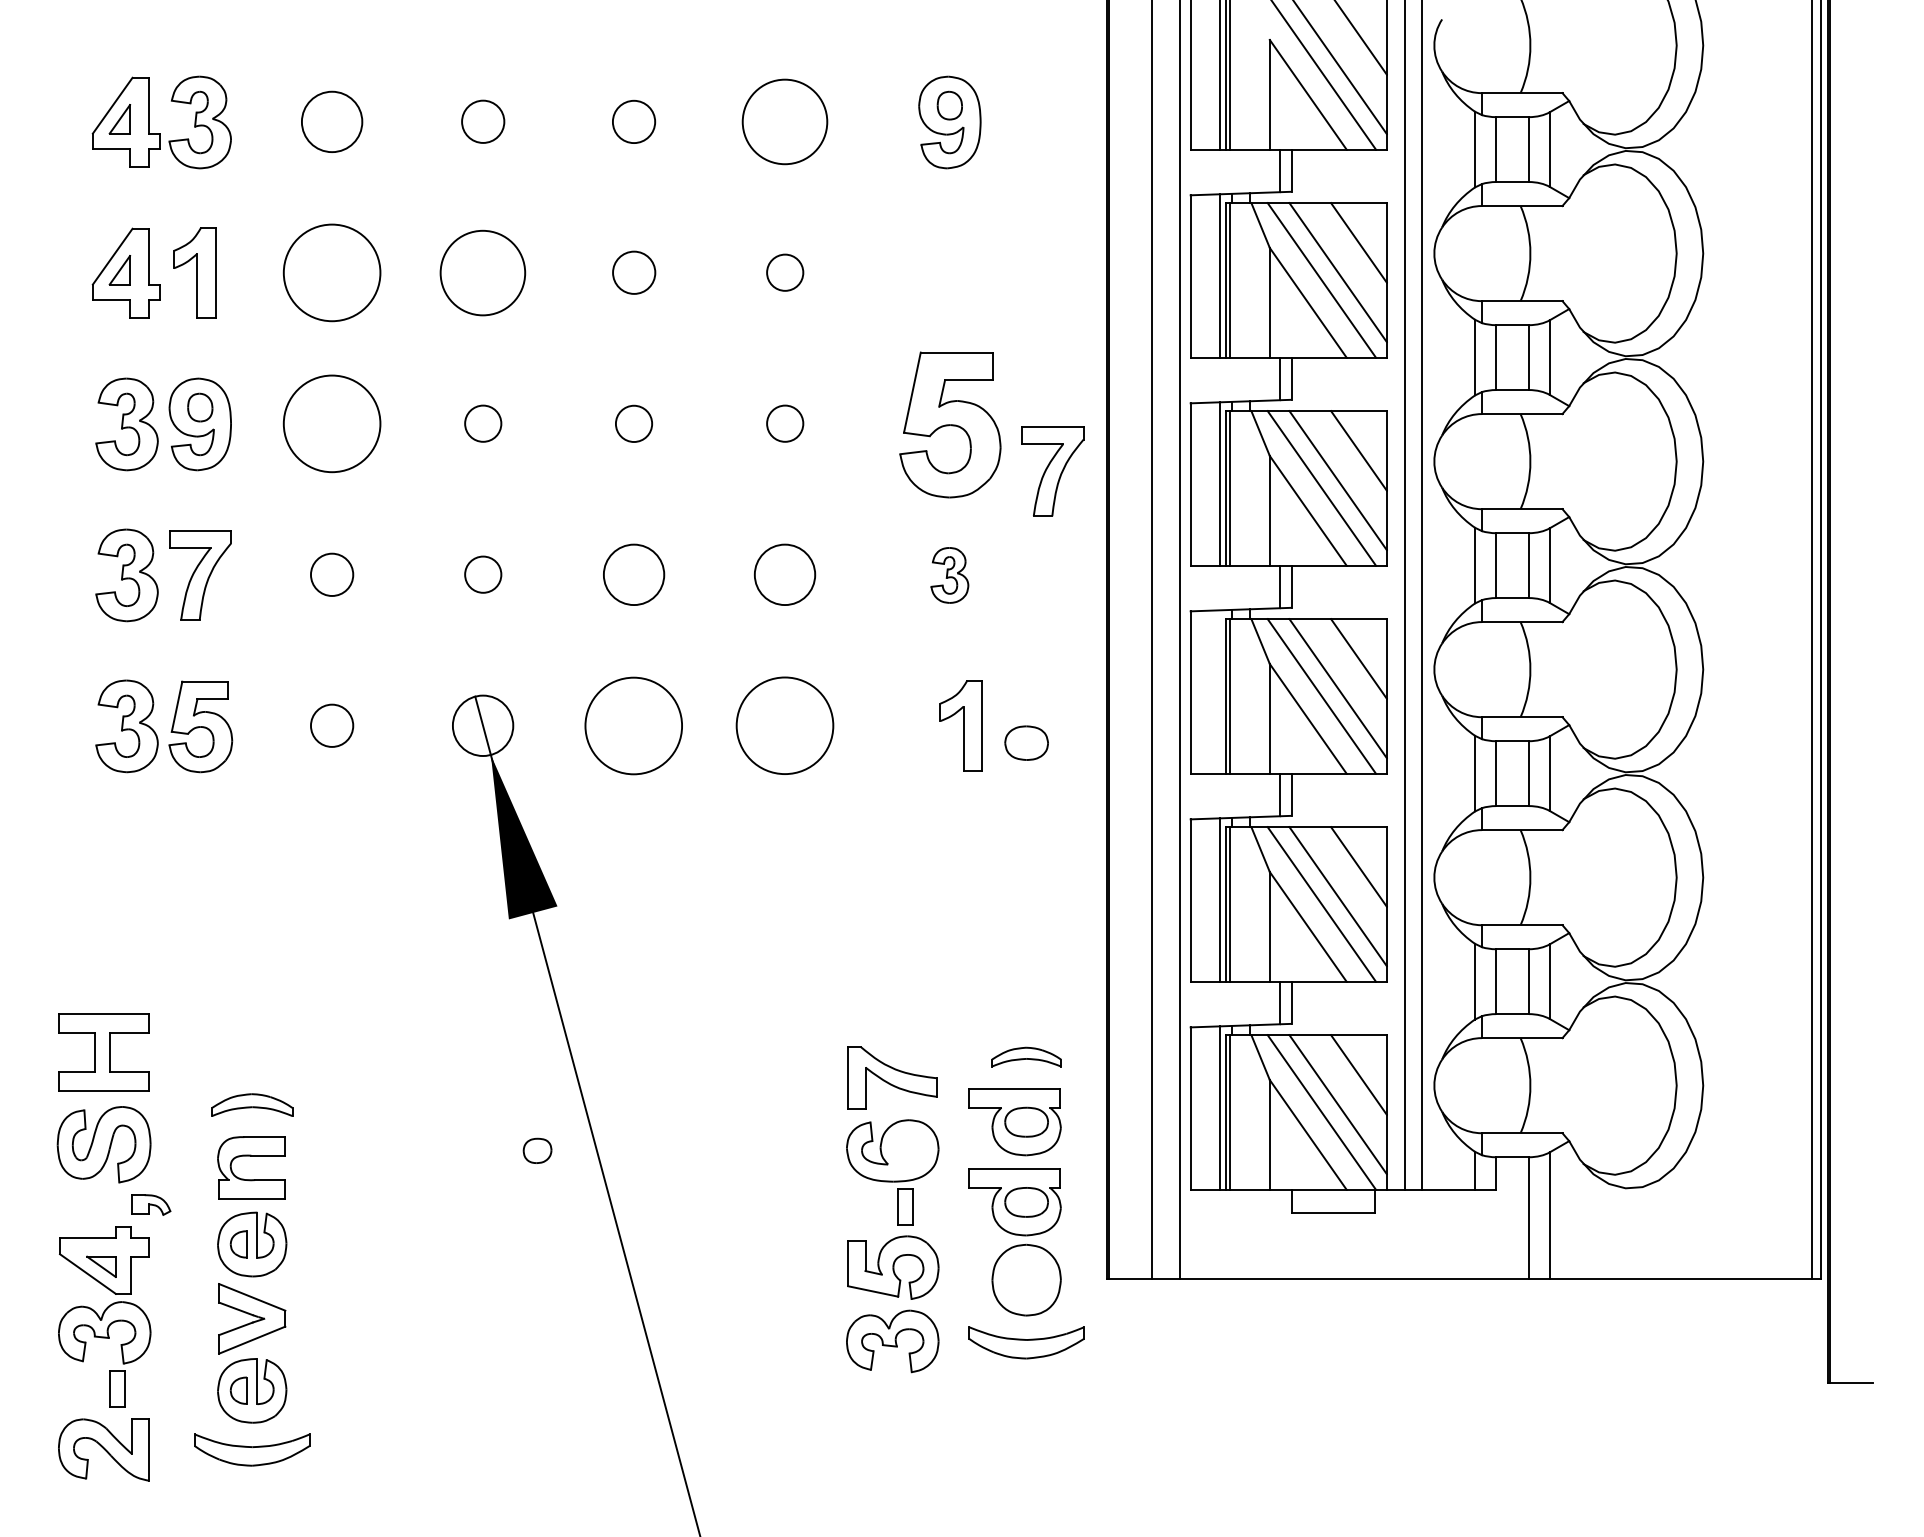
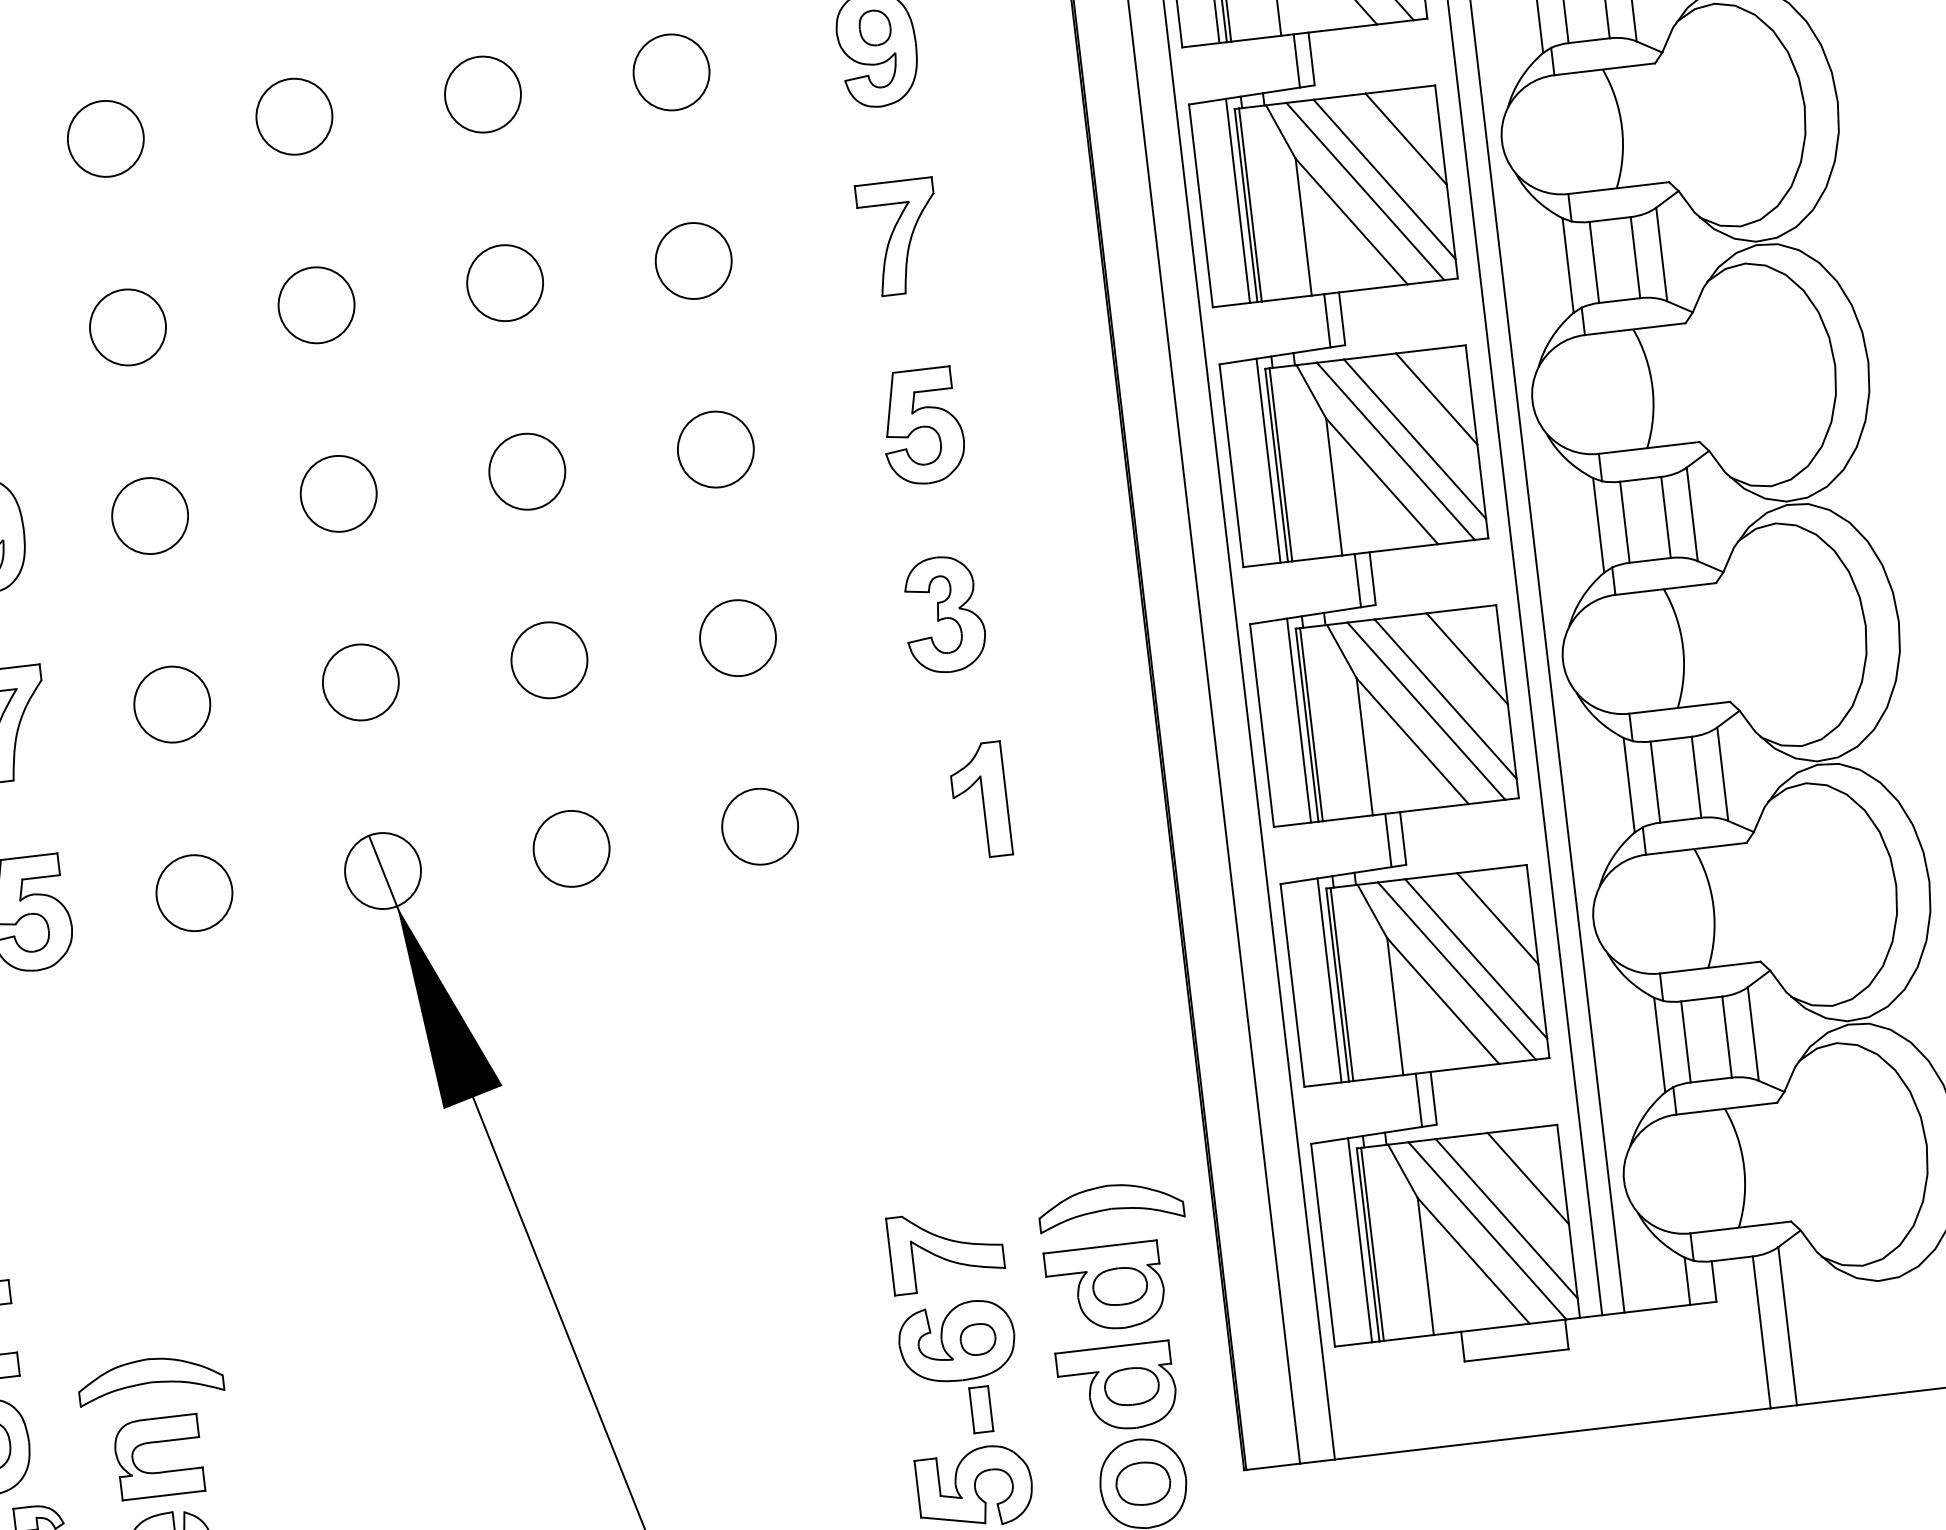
circle: (483, 121) -> (294, 116), size x1.43
circle: (633, 121) -> (482, 94), size x1.43
circle: (784, 121) -> (670, 71), size x0.71
circle: (331, 272) -> (127, 327), size x0.62
circle: (483, 272) -> (317, 304), size x0.71
circle: (634, 272) -> (505, 282), size x1.43
circle: (785, 272) -> (694, 260), size x1.67
circle: (331, 423) -> (149, 515), size x0.62
circle: (483, 423) -> (339, 493), size x1.67
circle: (633, 423) -> (526, 471), size x1.67
circle: (785, 423) -> (716, 449), size x1.67
part: (950, 424) -> (922, 426), size x0.62
part: (1052, 471) -> (899, 237), moved
circle: (331, 574) -> (171, 704), size x1.43
circle: (483, 574) -> (361, 681), size x1.67
part: (949, 575) -> (943, 614), size x1.67
line: (1220, 691) -> (1299, 719), added
circle: (331, 725) -> (193, 892), size x1.43
circle: (634, 725) -> (572, 848), size x0.62
circle: (784, 725) -> (759, 826), size x0.62
part: (1026, 742) -> (1143, 1482), moved
part: (1026, 1056) -> (1110, 1204), size x1.67
part: (252, 1104) -> (150, 1377), size x1.43
part: (537, 1150) -> (977, 1338), moved

